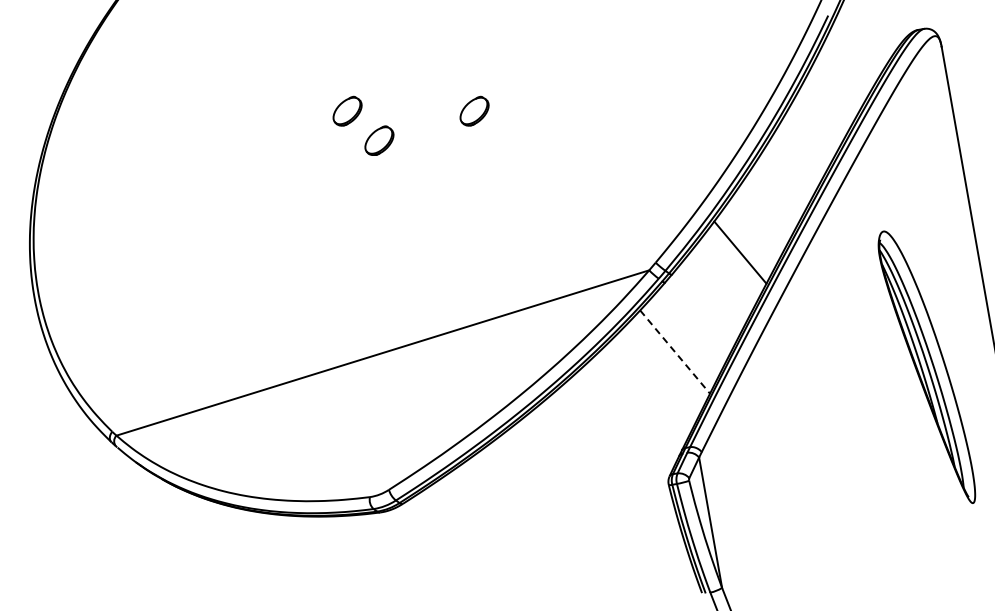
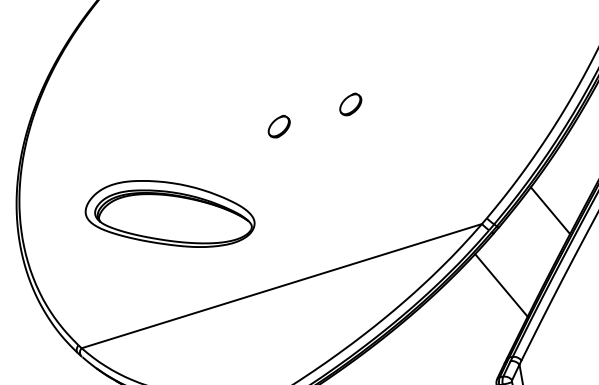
part: (347, 110) -> (255, 103), removed
part: (233, 256) -> (169, 213), added
line: (675, 352) -> (501, 285), dashed -> solid

